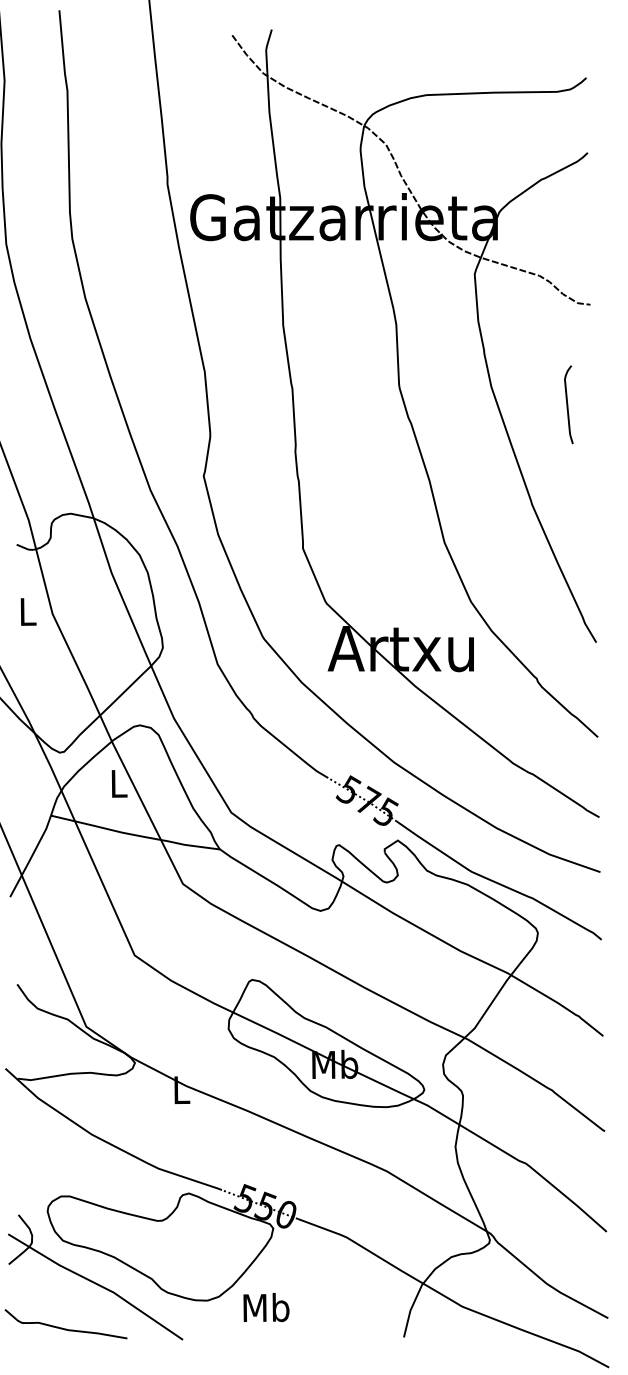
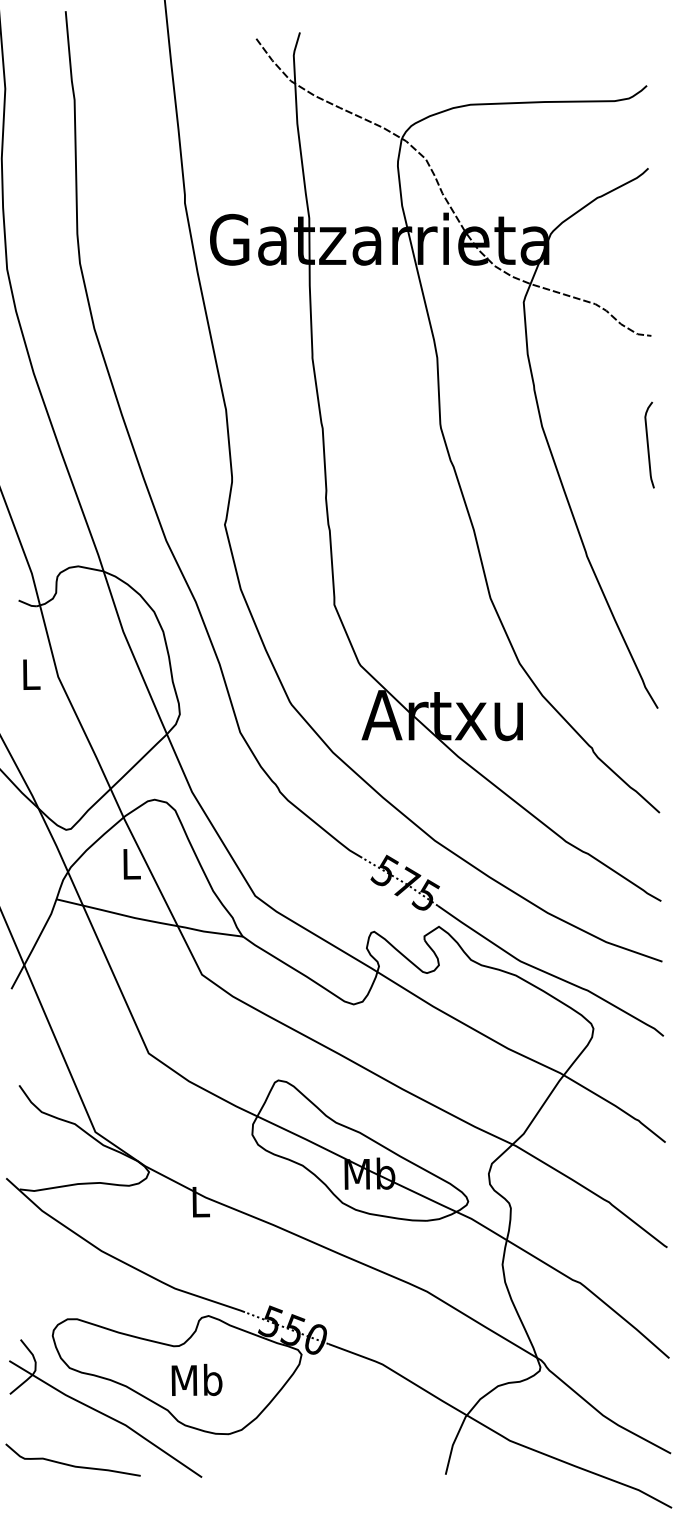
curve: (568, 404) -> (649, 444), moved
text: (266, 1307) -> (197, 1379), moved

